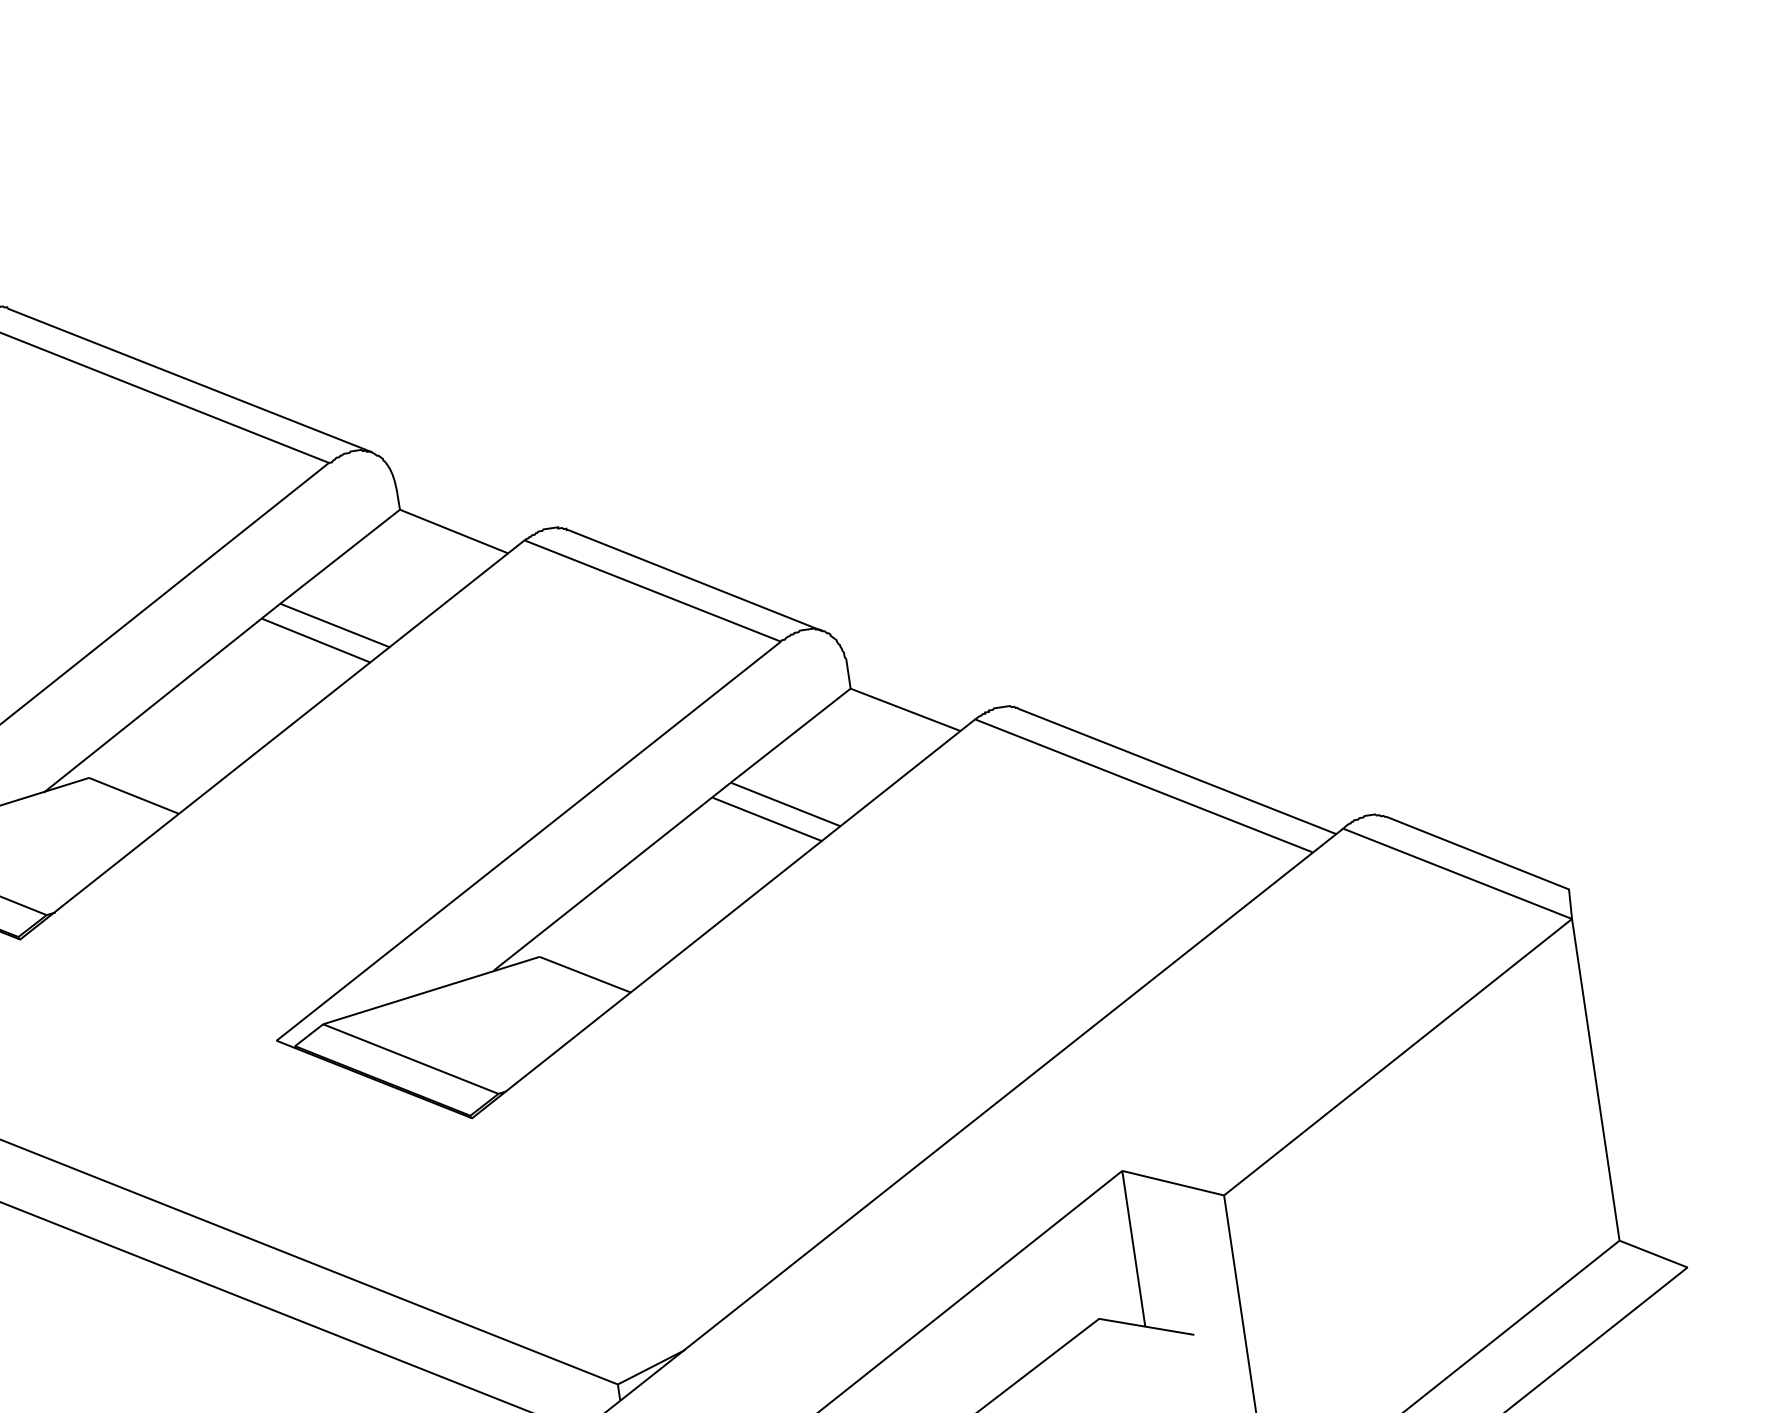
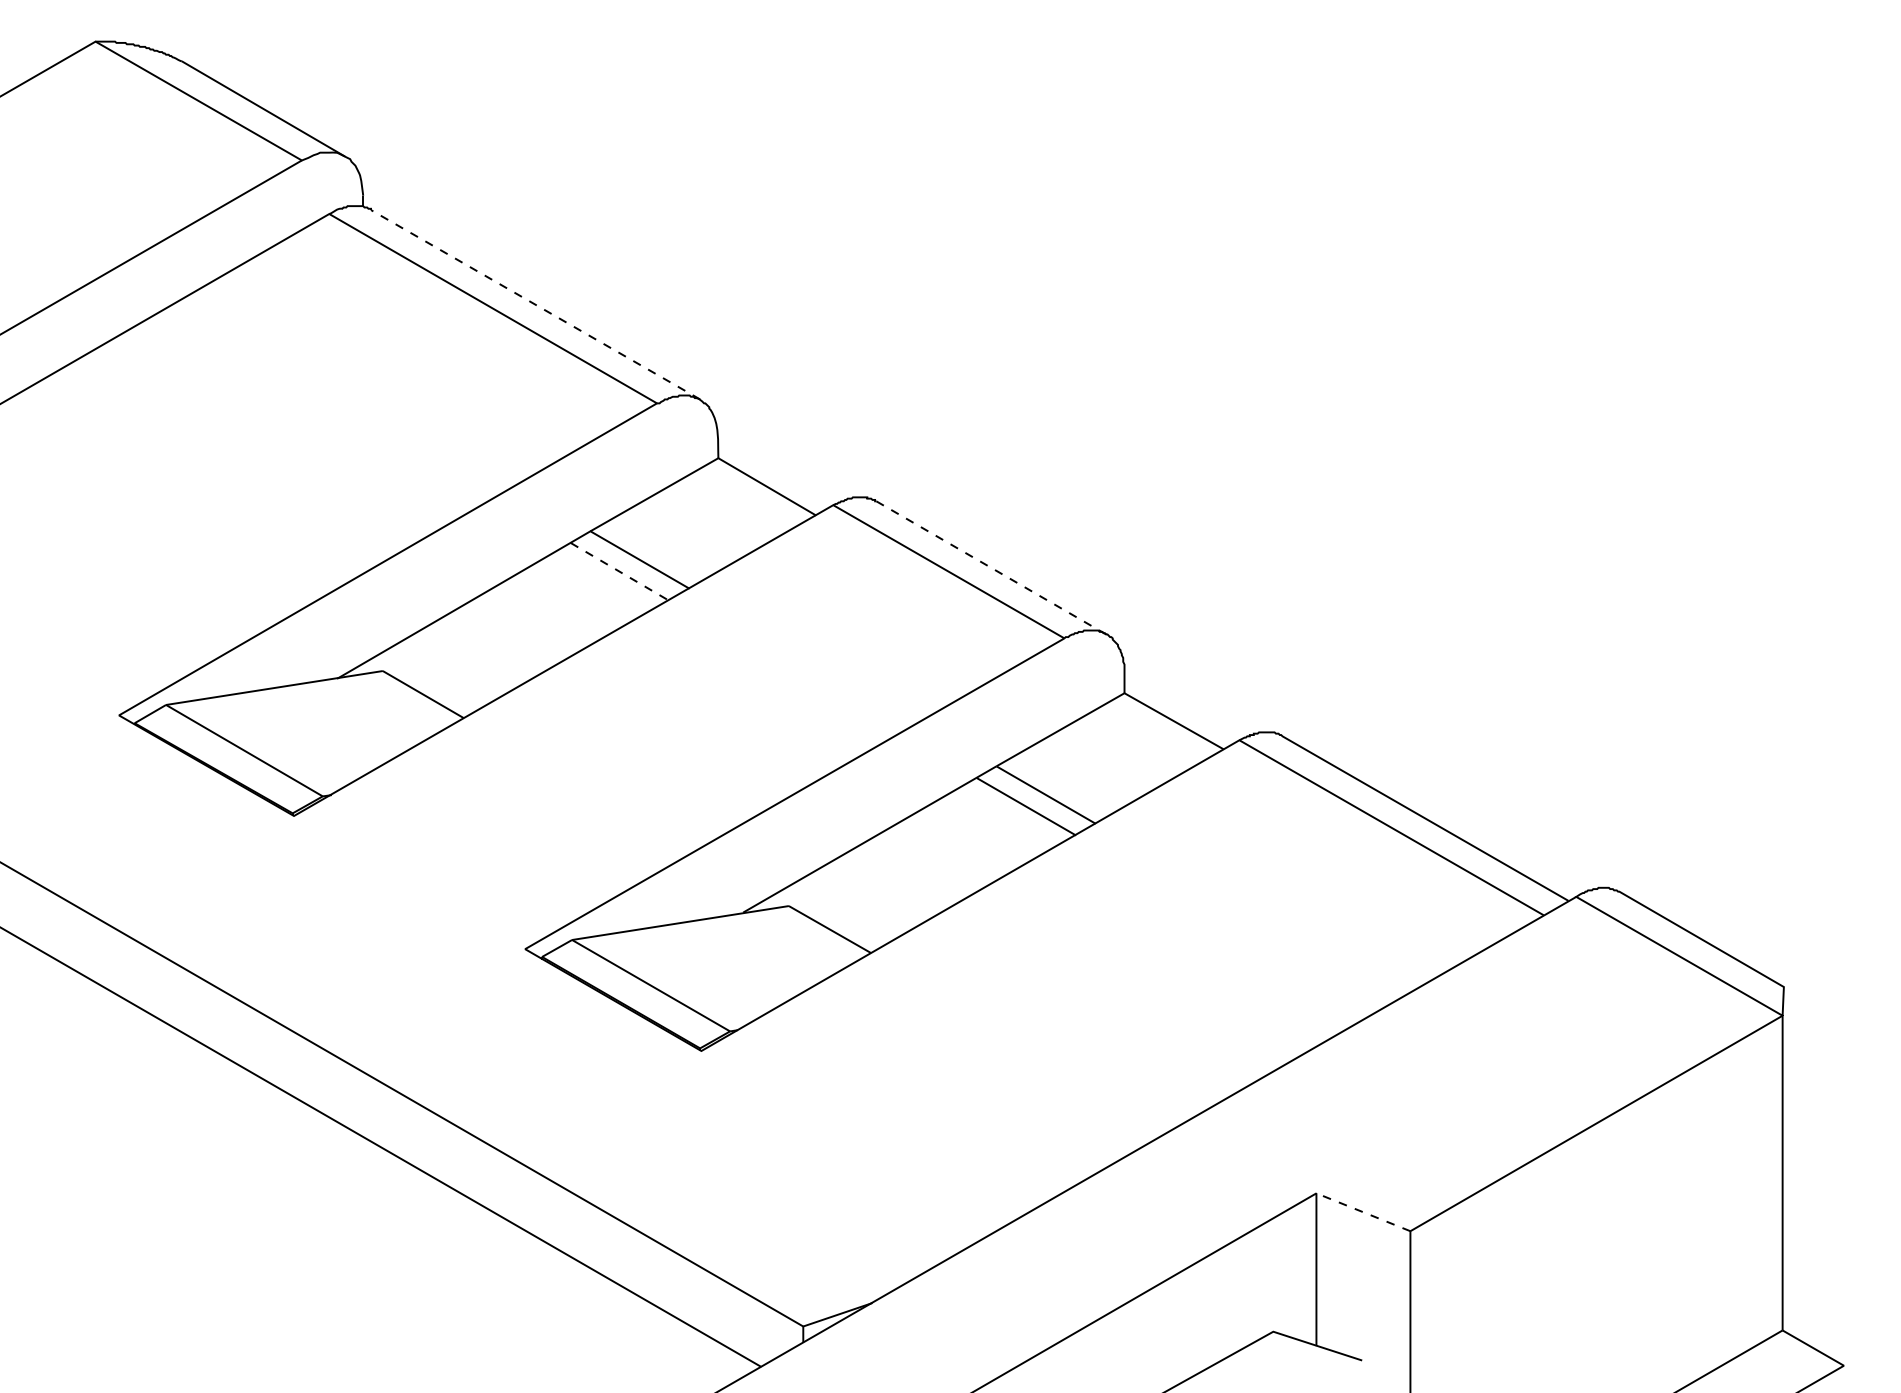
line: (189, 380) -> (535, 304), solid -> dashed
line: (695, 580) -> (991, 567), solid -> dashed
line: (316, 640) -> (619, 571), solid -> dashed
line: (1173, 1183) -> (1363, 1212), solid -> dashed

